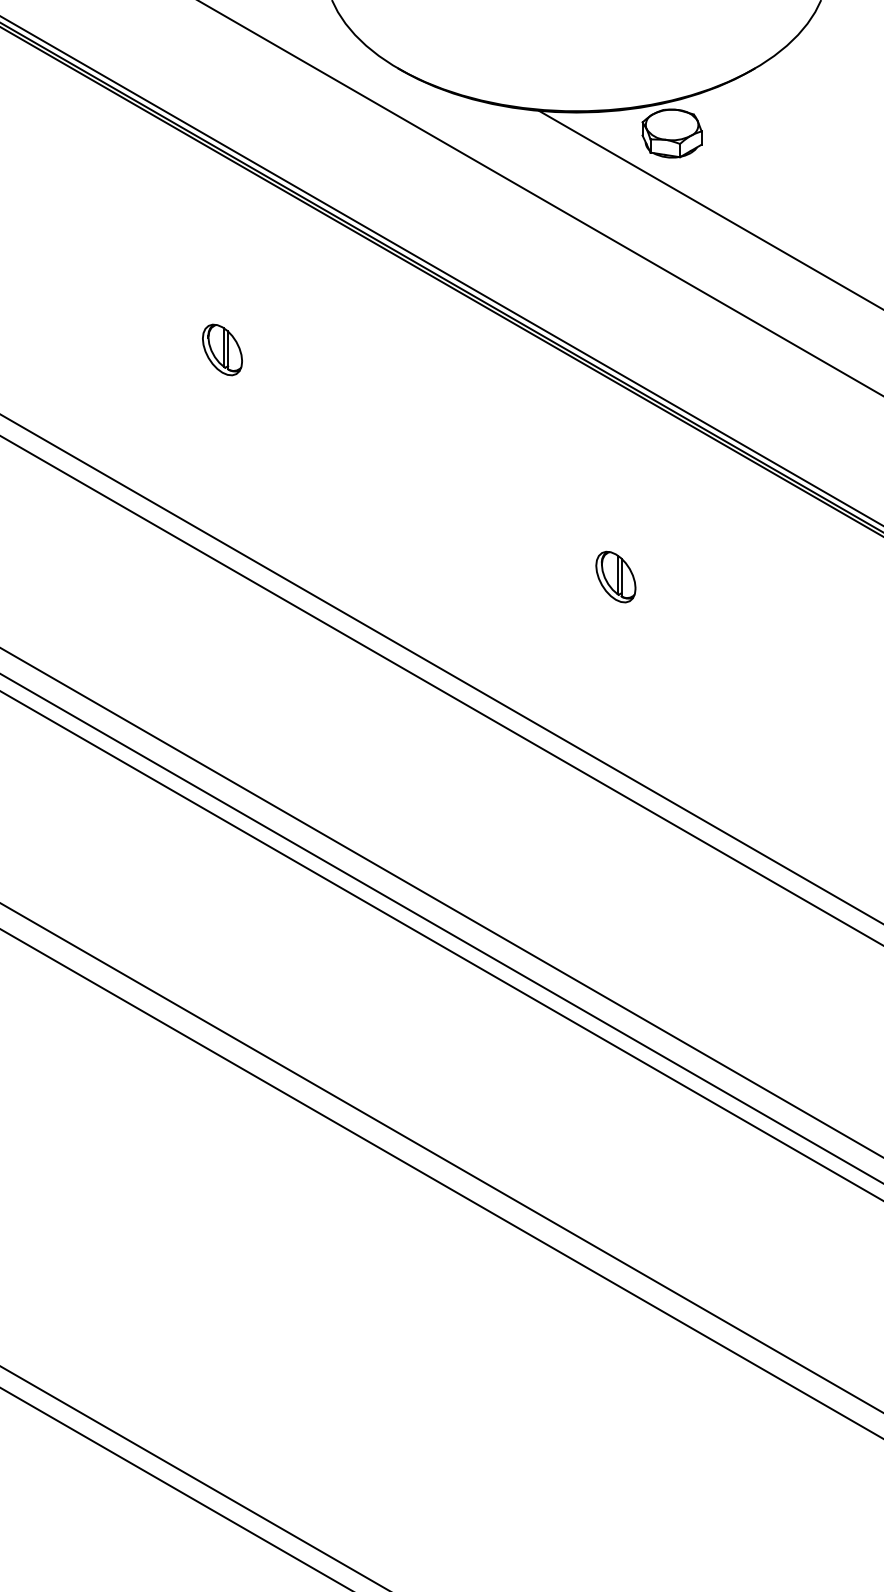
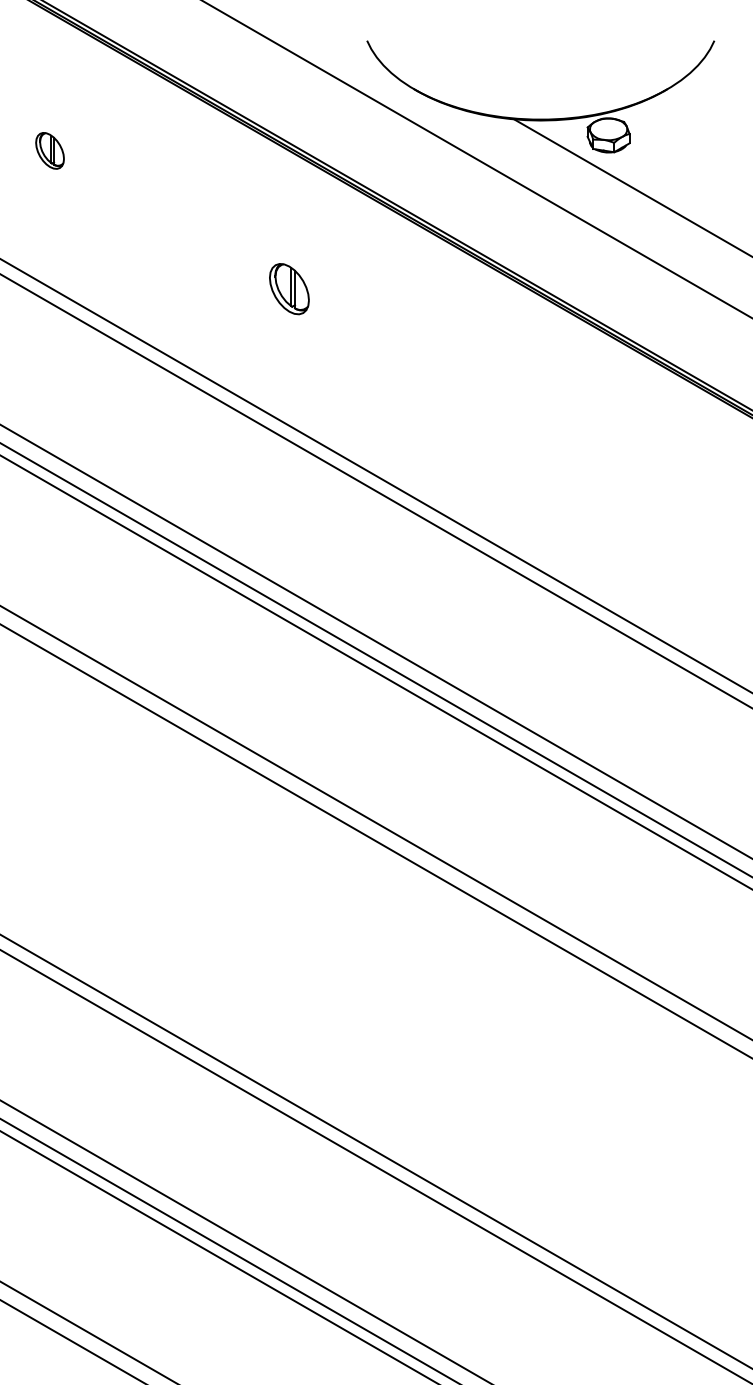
part: (222, 349) -> (289, 288), size x1.4
part: (615, 577) -> (568, 450), removed

